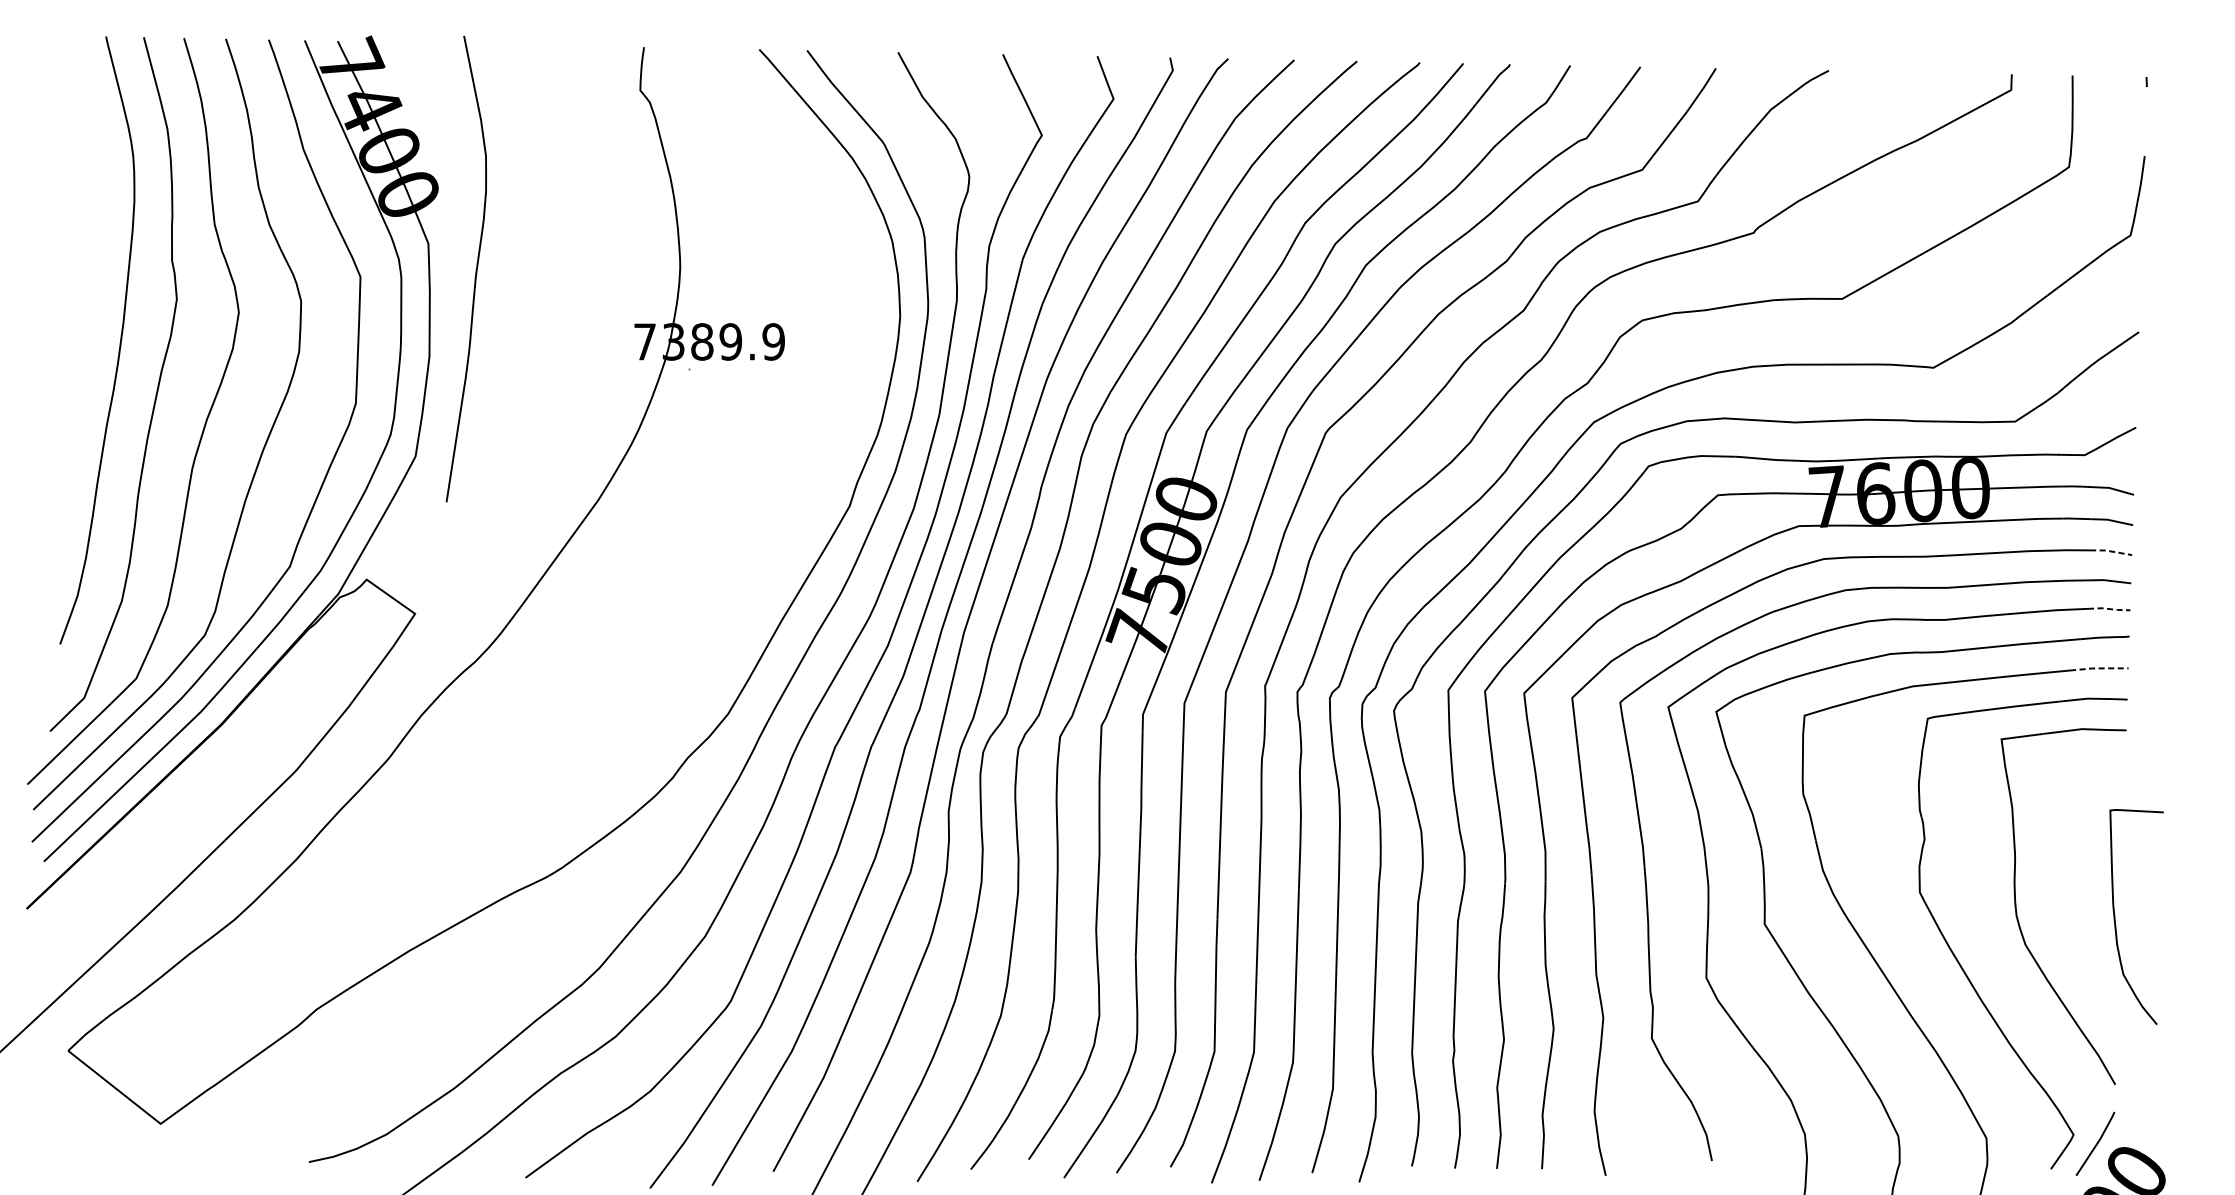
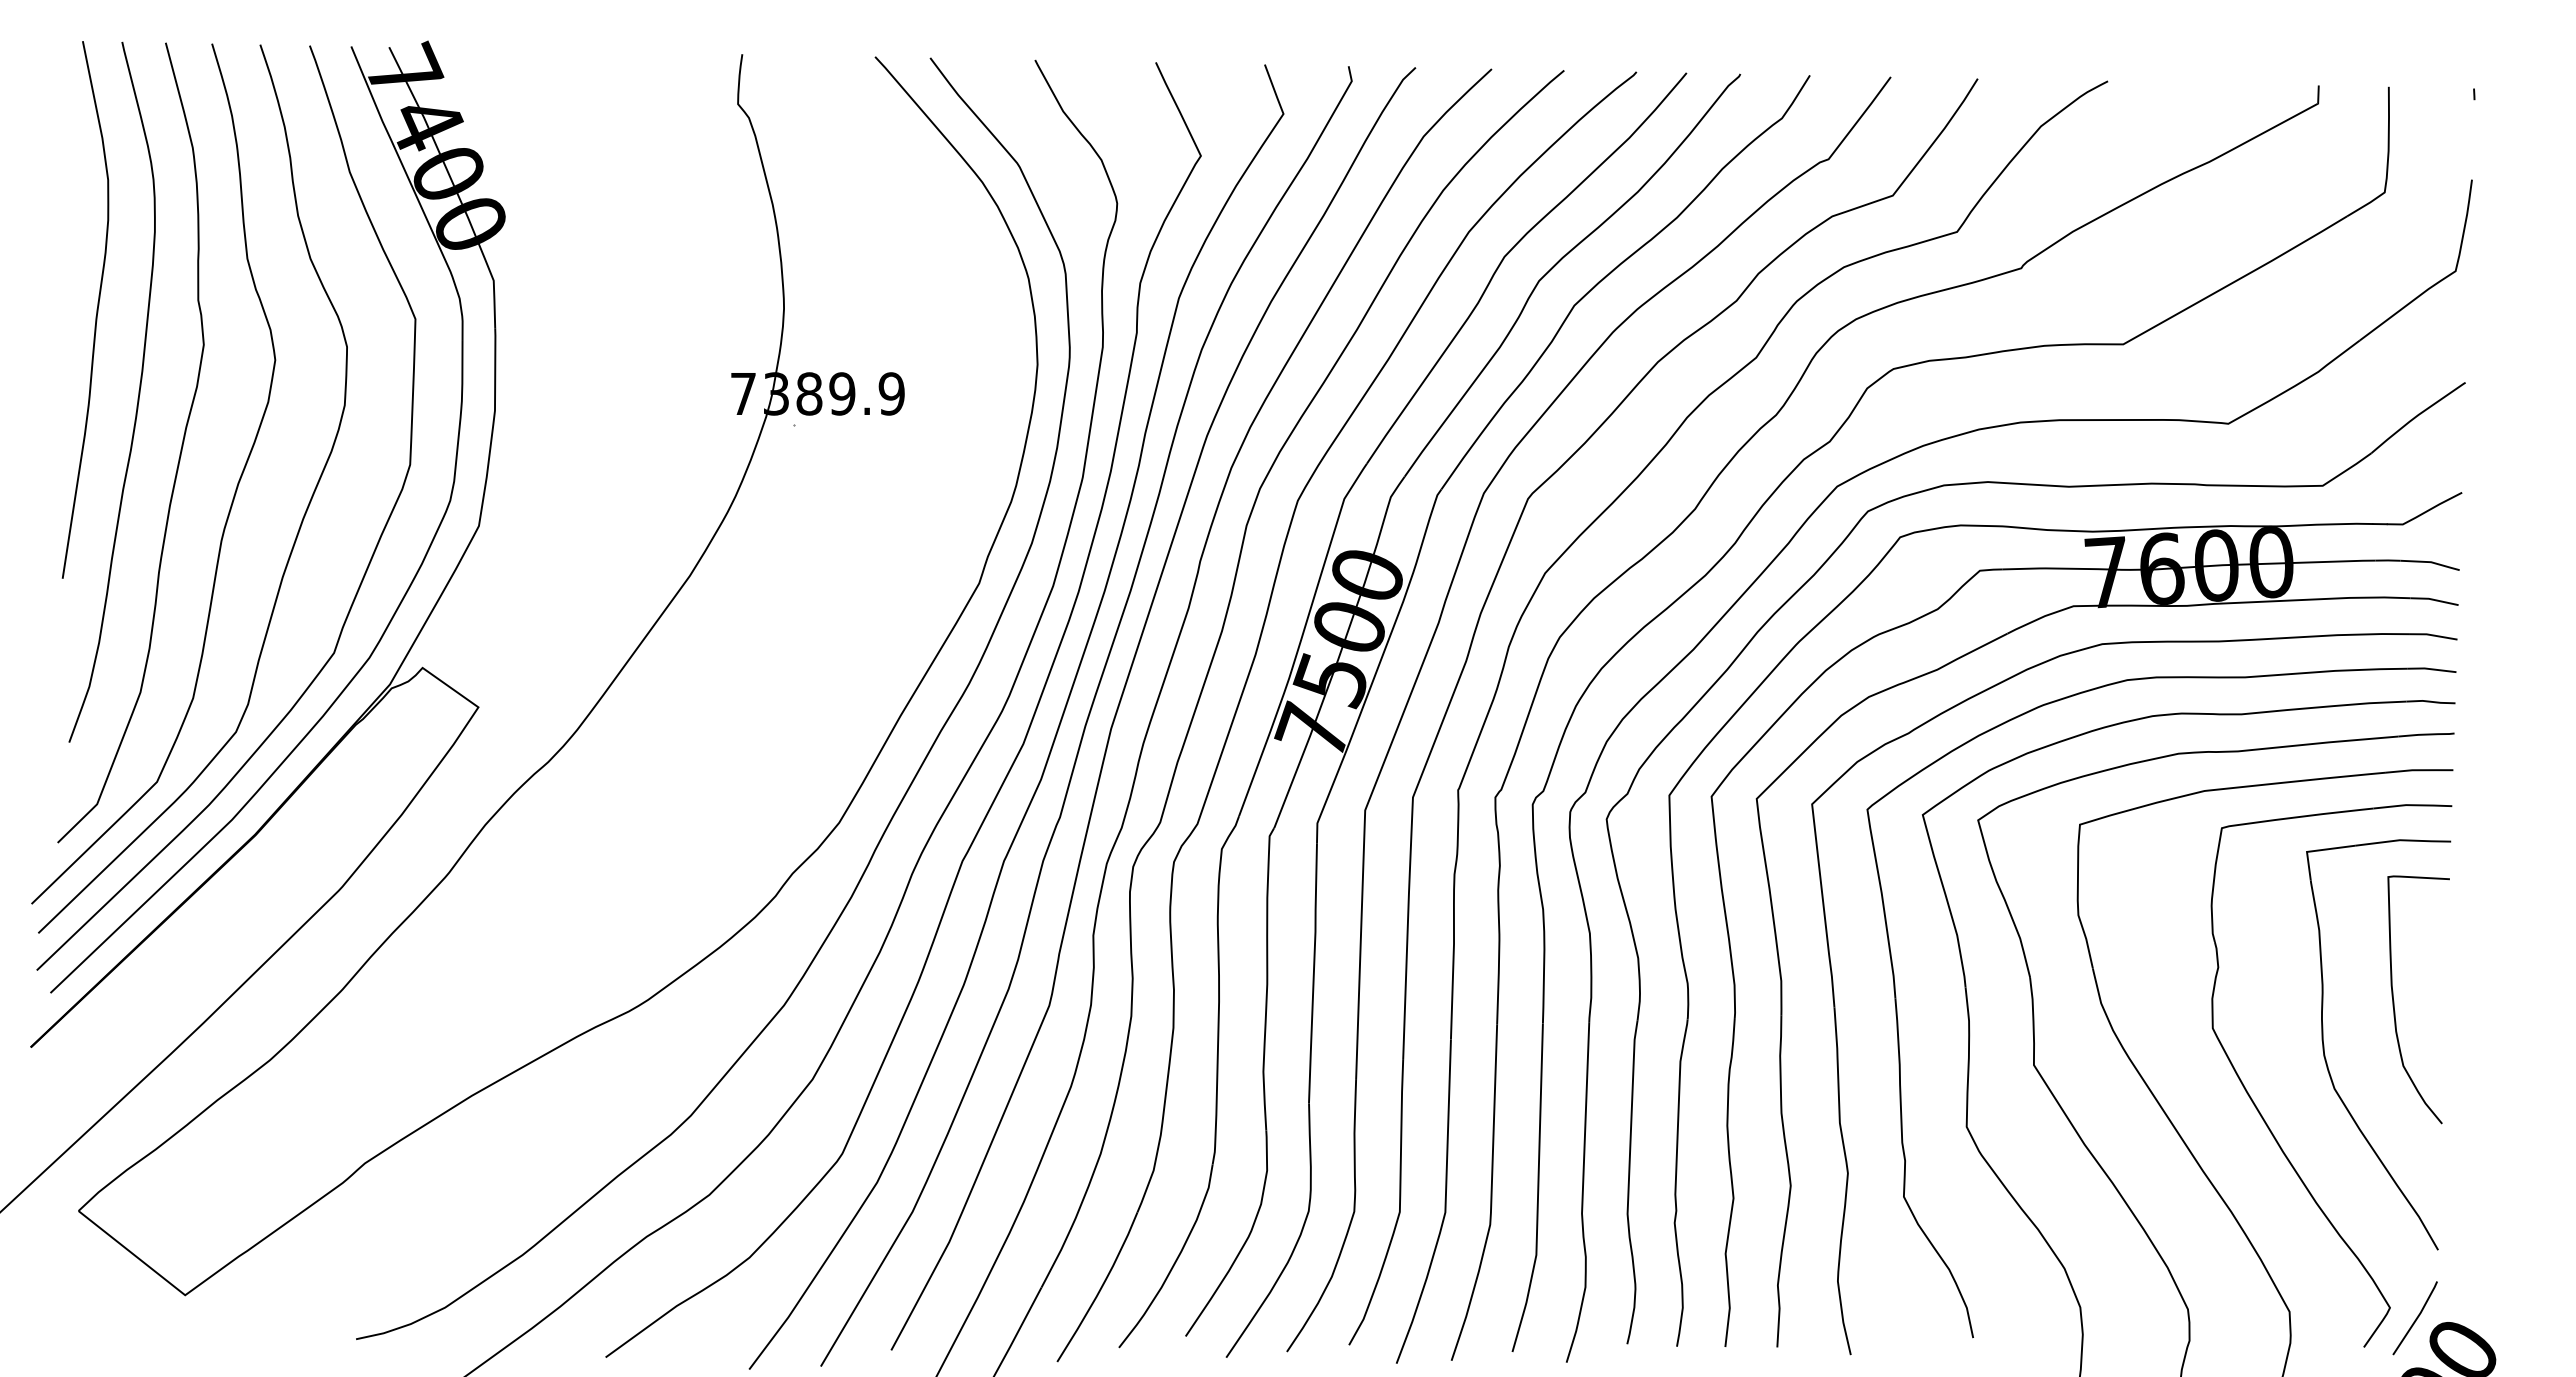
curve: (475, 268) -> (96, 309), moved
line: (2111, 551) -> (2433, 635), dashed -> solid
line: (2109, 608) -> (2431, 701), dashed -> solid
line: (2099, 668) -> (2419, 770), dashed -> solid
curve: (2115, 917) -> (2394, 1000), moved

